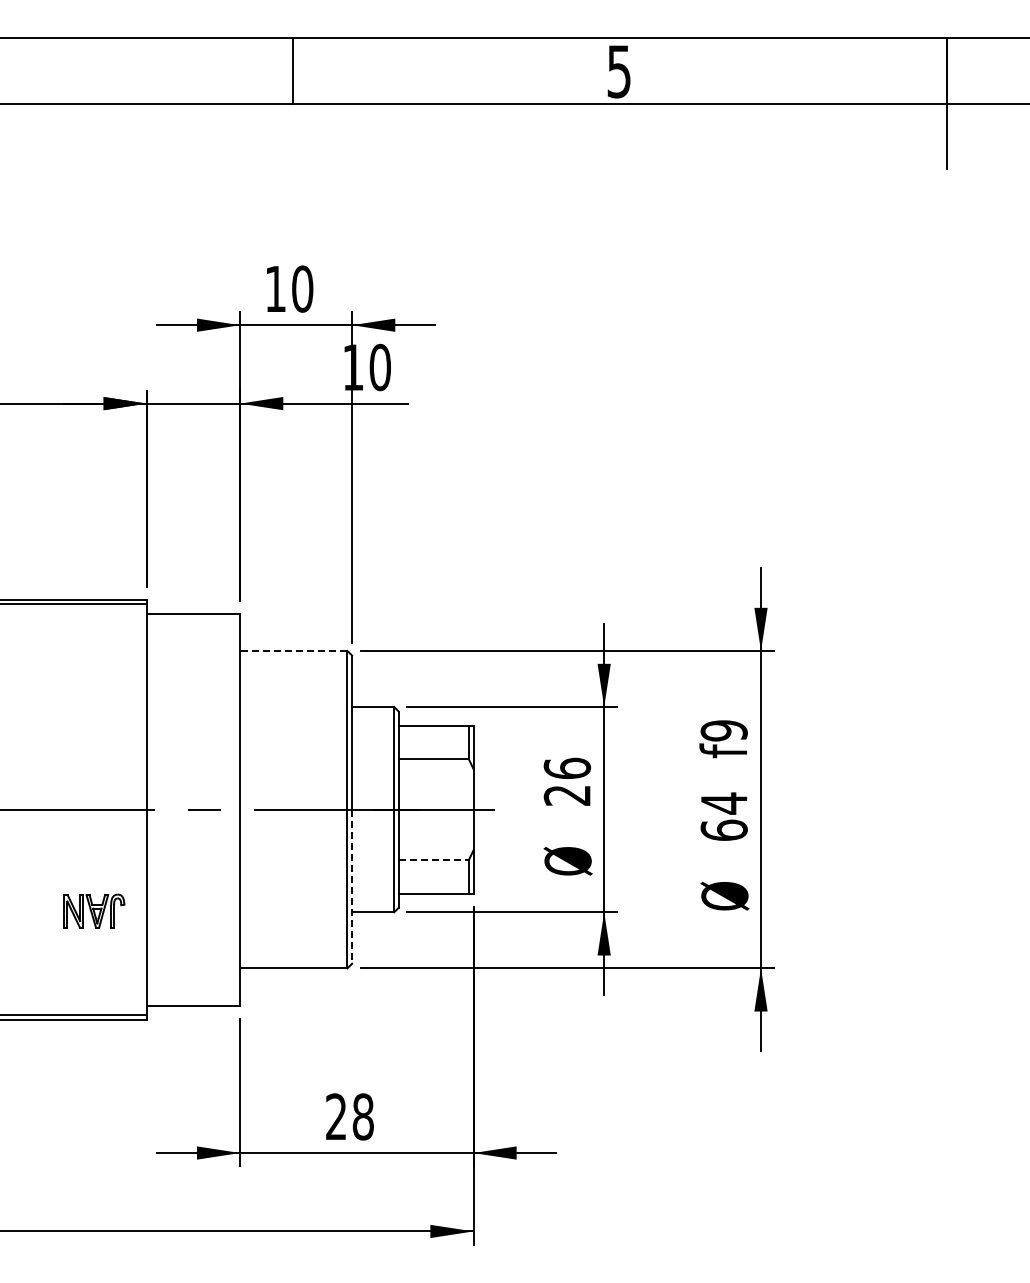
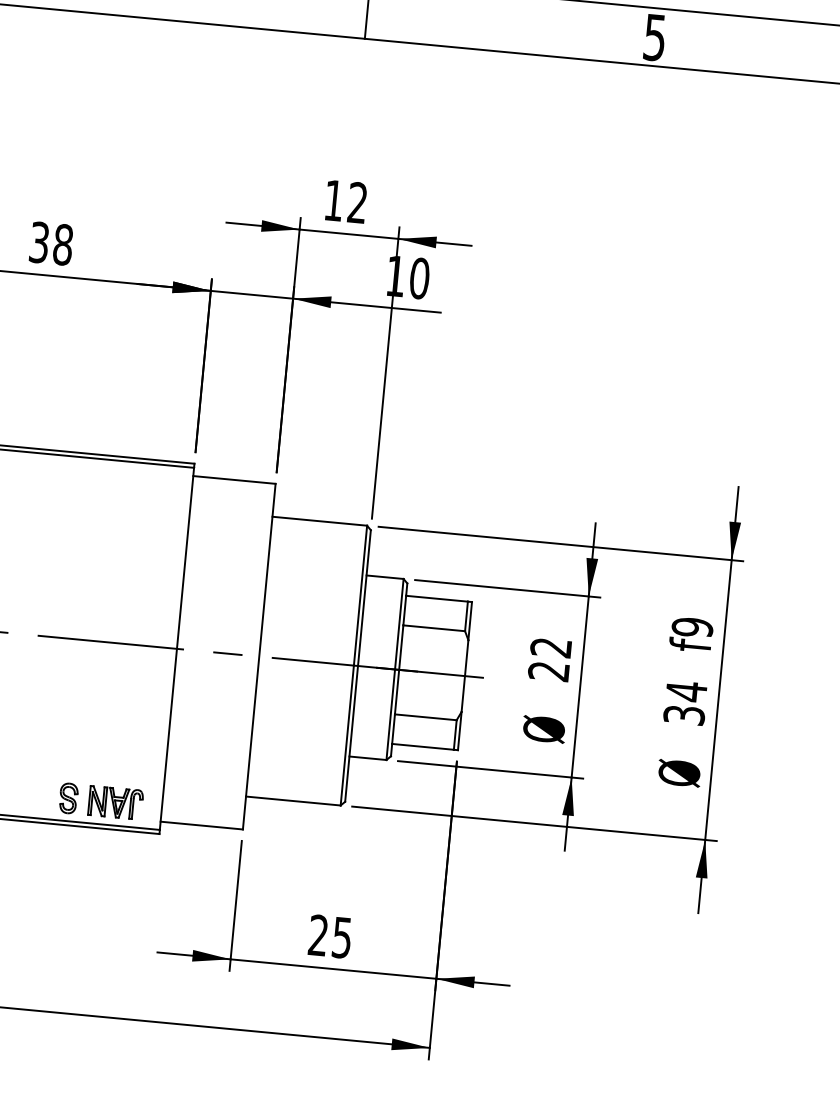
text: (302, 288) -> (357, 202), 10 -> 12
line: (293, 650) -> (319, 520), dashed -> solid
text: (567, 767) -> (551, 646), 26 -> 22
text: (723, 829) -> (683, 714), 64 -> 34
line: (434, 860) -> (426, 717), dashed -> solid
line: (352, 887) -> (351, 734), dashed -> solid
part: (94, 910) -> (115, 802), moved
part: (40, 988) -> (68, 797), added
text: (362, 1116) -> (341, 937), 28 -> 25

